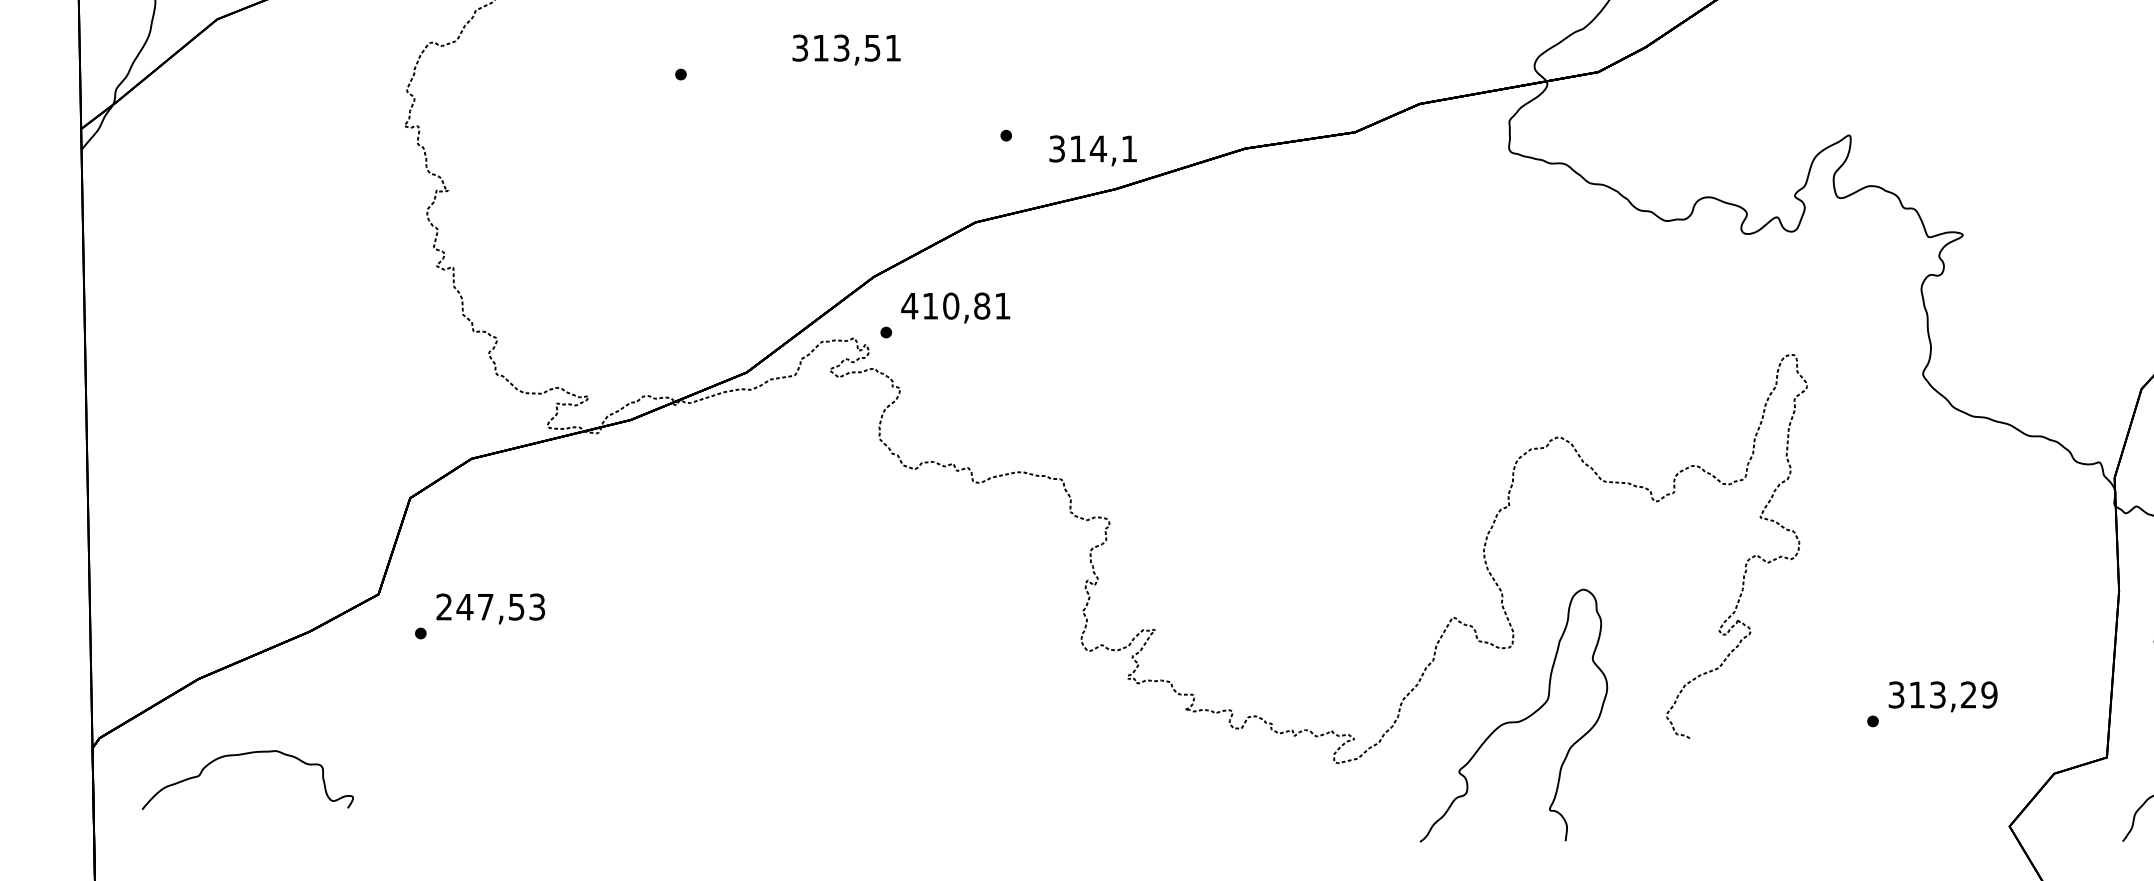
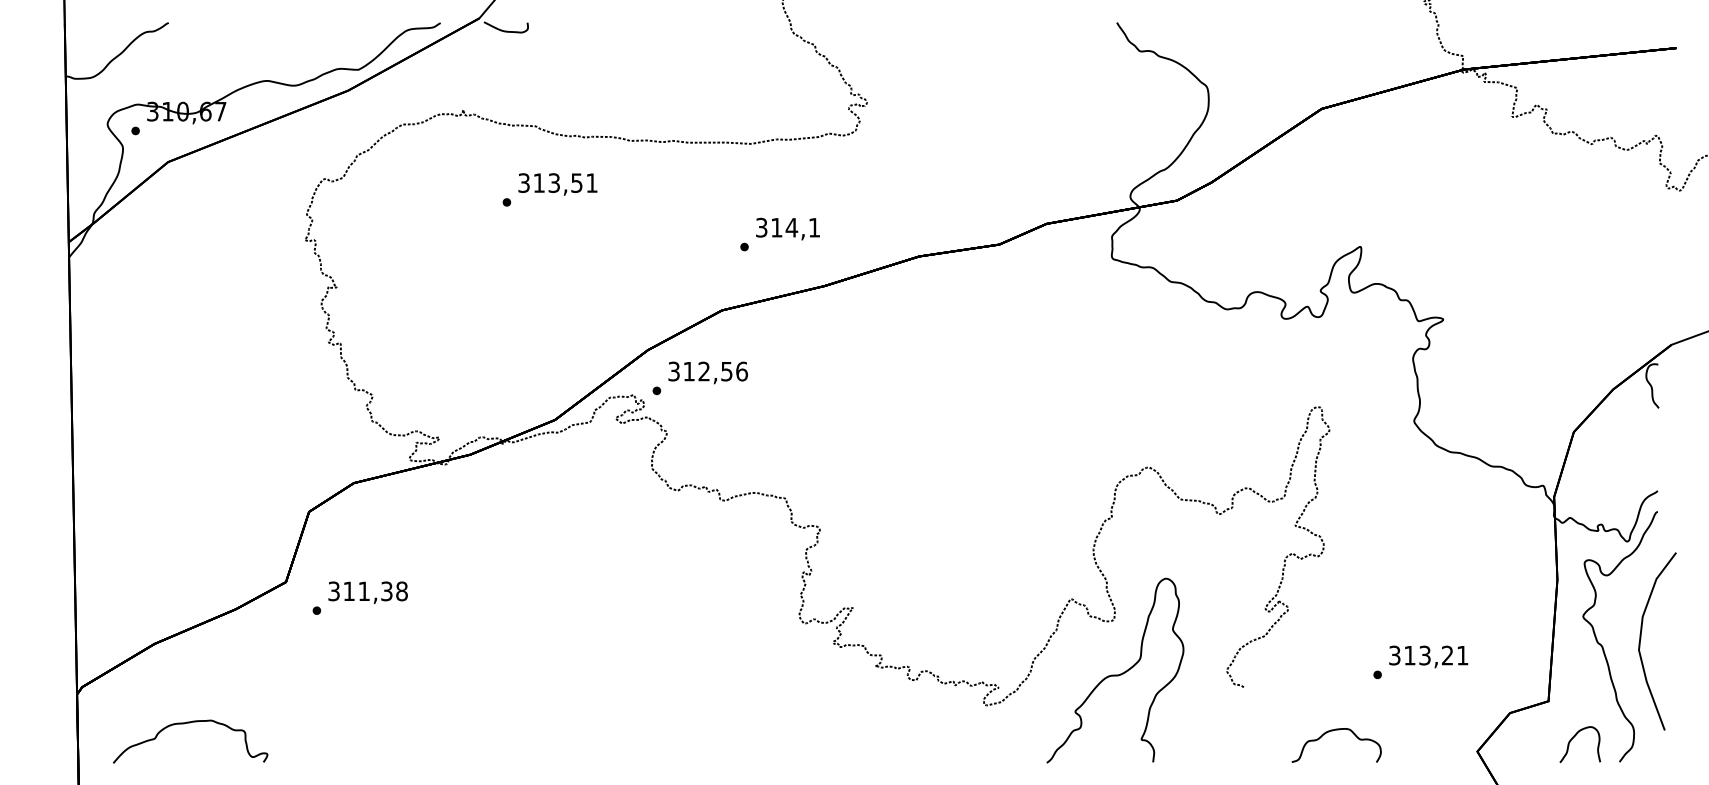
text: (846, 50) -> (557, 184), moved
text: (1092, 149) -> (787, 228), moved
text: (955, 306) -> (707, 371), 410,81 -> 312,56
text: (490, 607) -> (367, 591), 247,53 -> 311,38
text: (1989, 694) -> (1462, 655), 313,29 -> 313,21
curve: (247, 755) -> (190, 723), moved
curve: (1811, 798) -> (1332, 731), added

